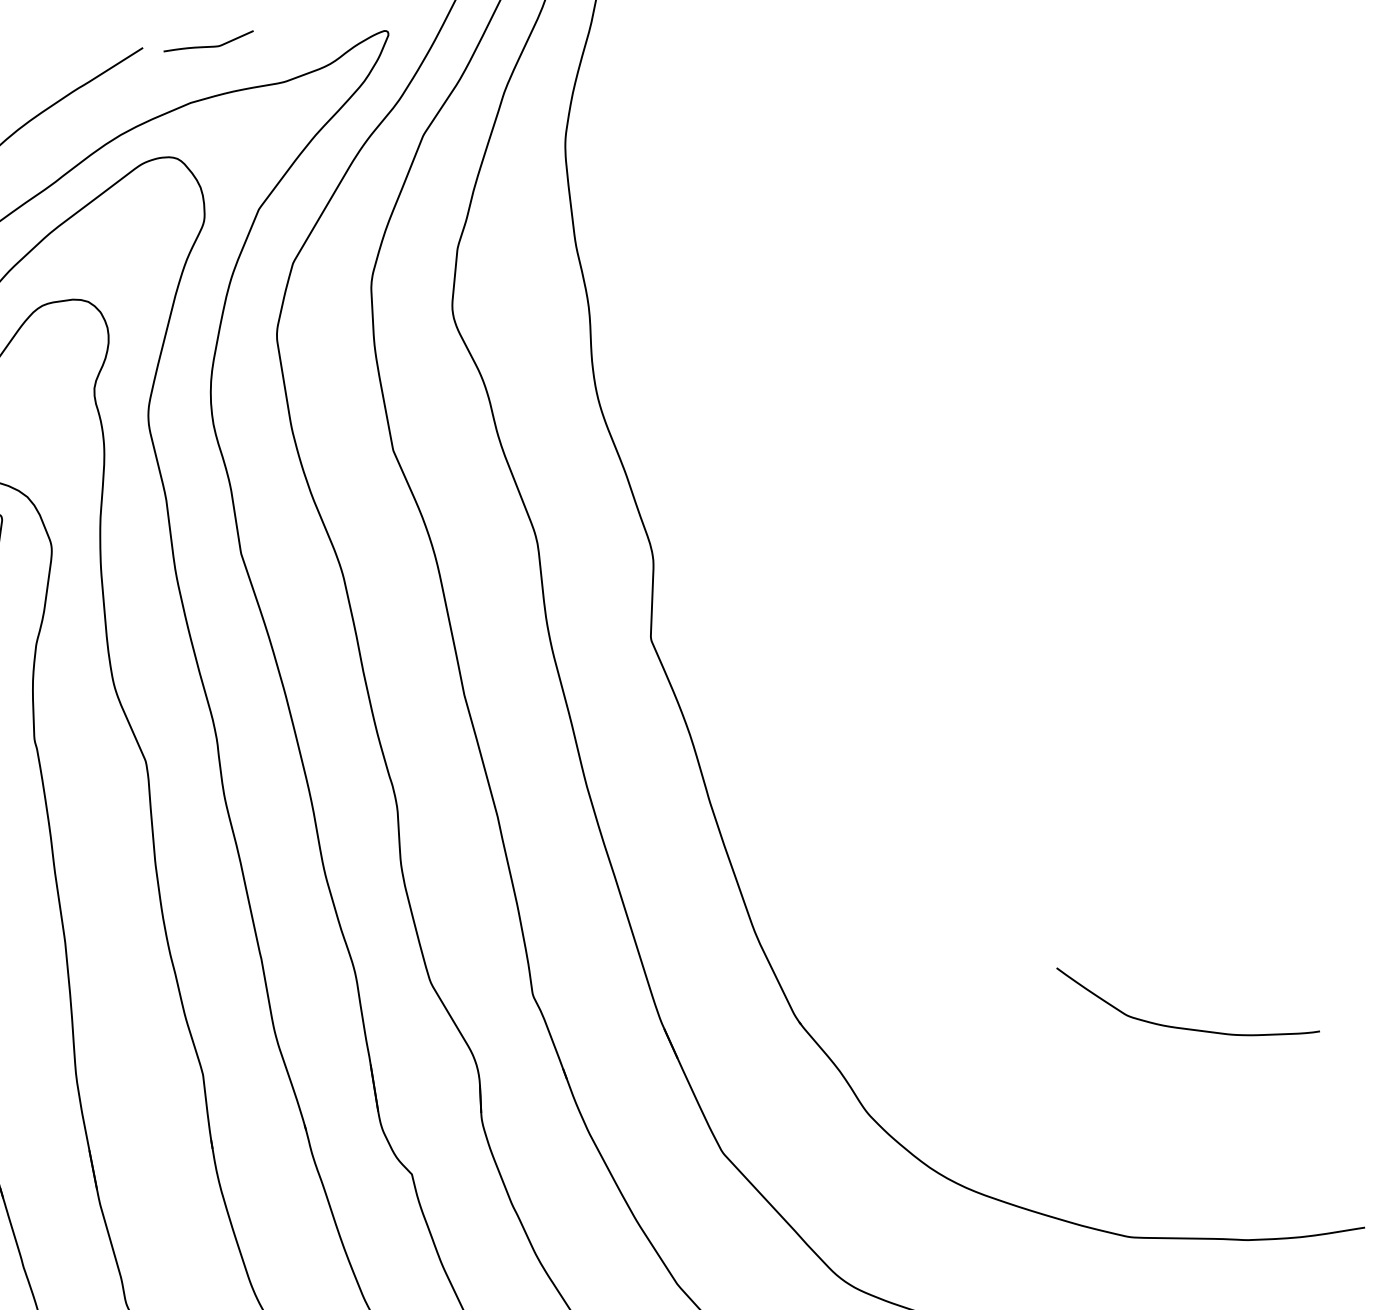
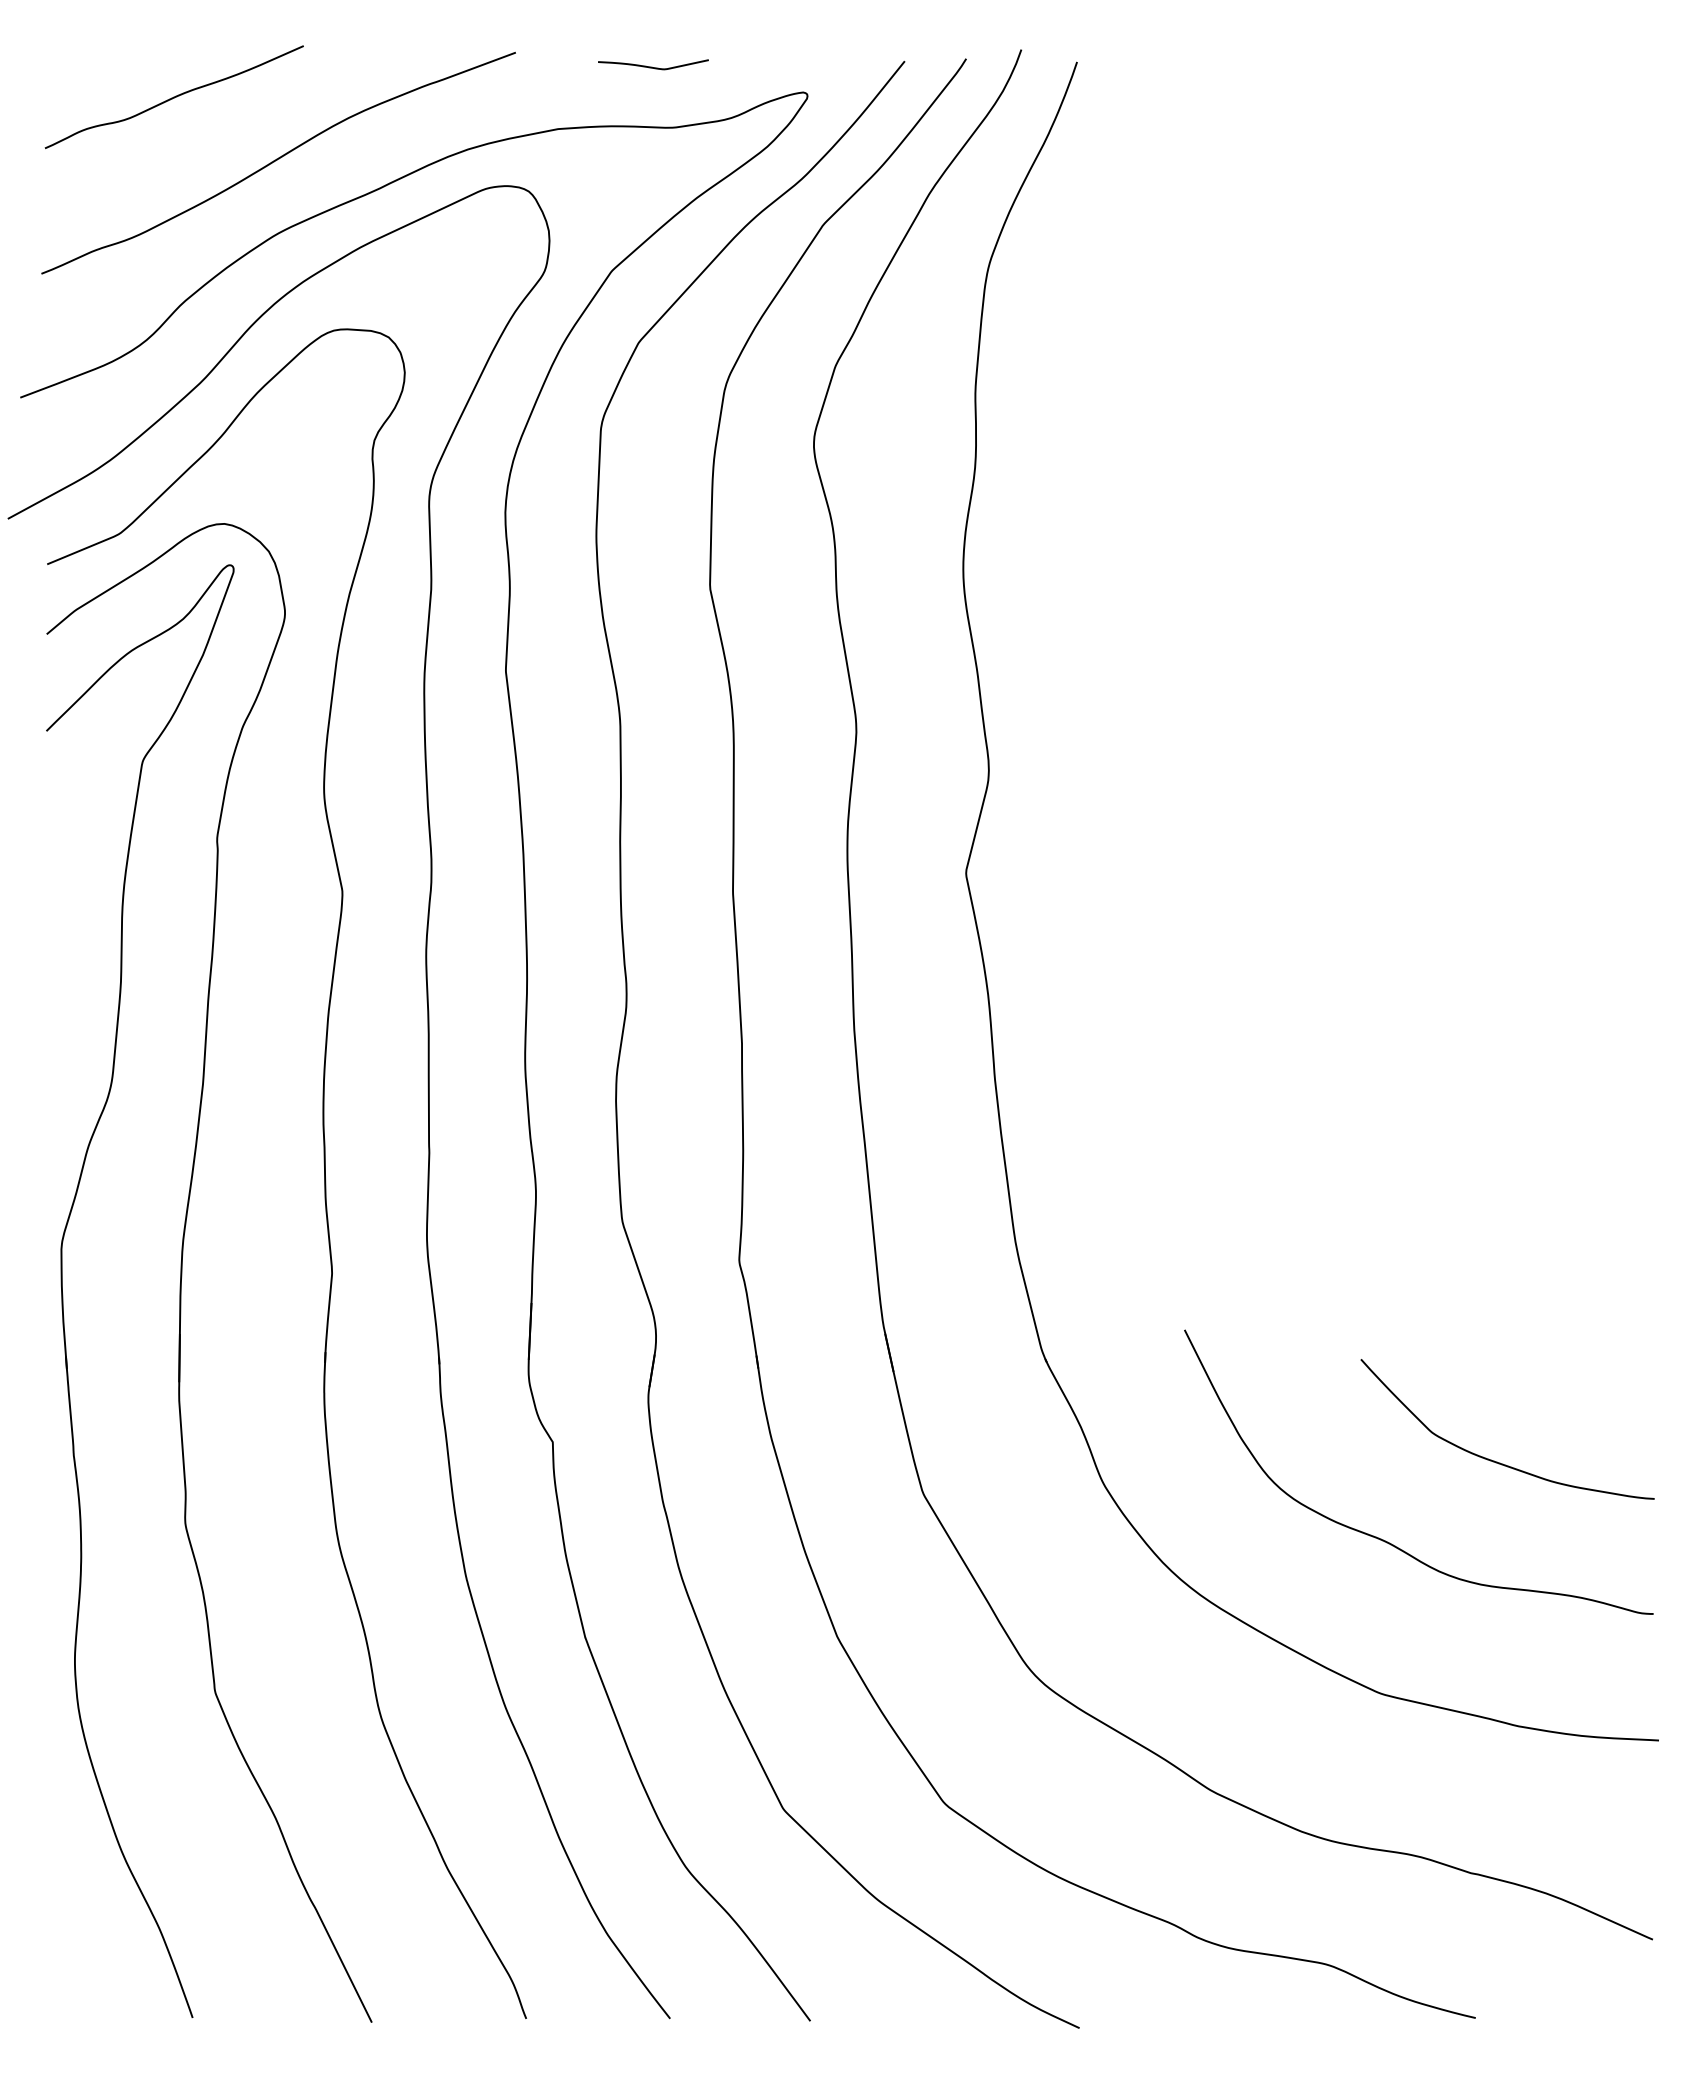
curve: (208, 45) -> (652, 66), moved
curve: (1105, 1111) -> (1383, 1539), added

